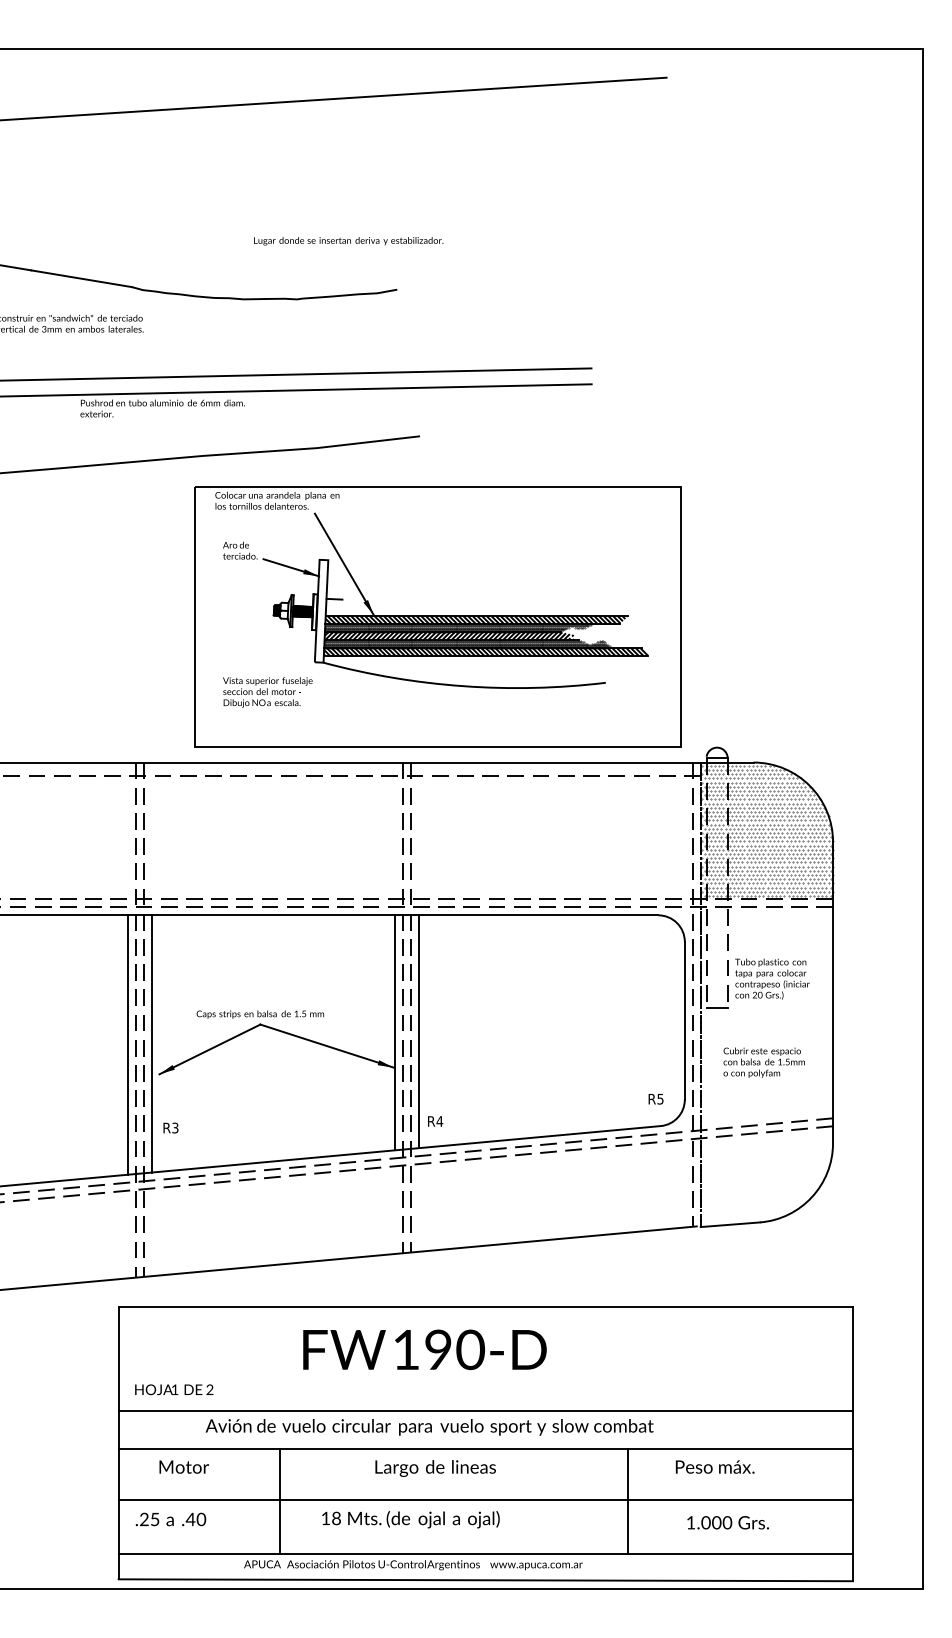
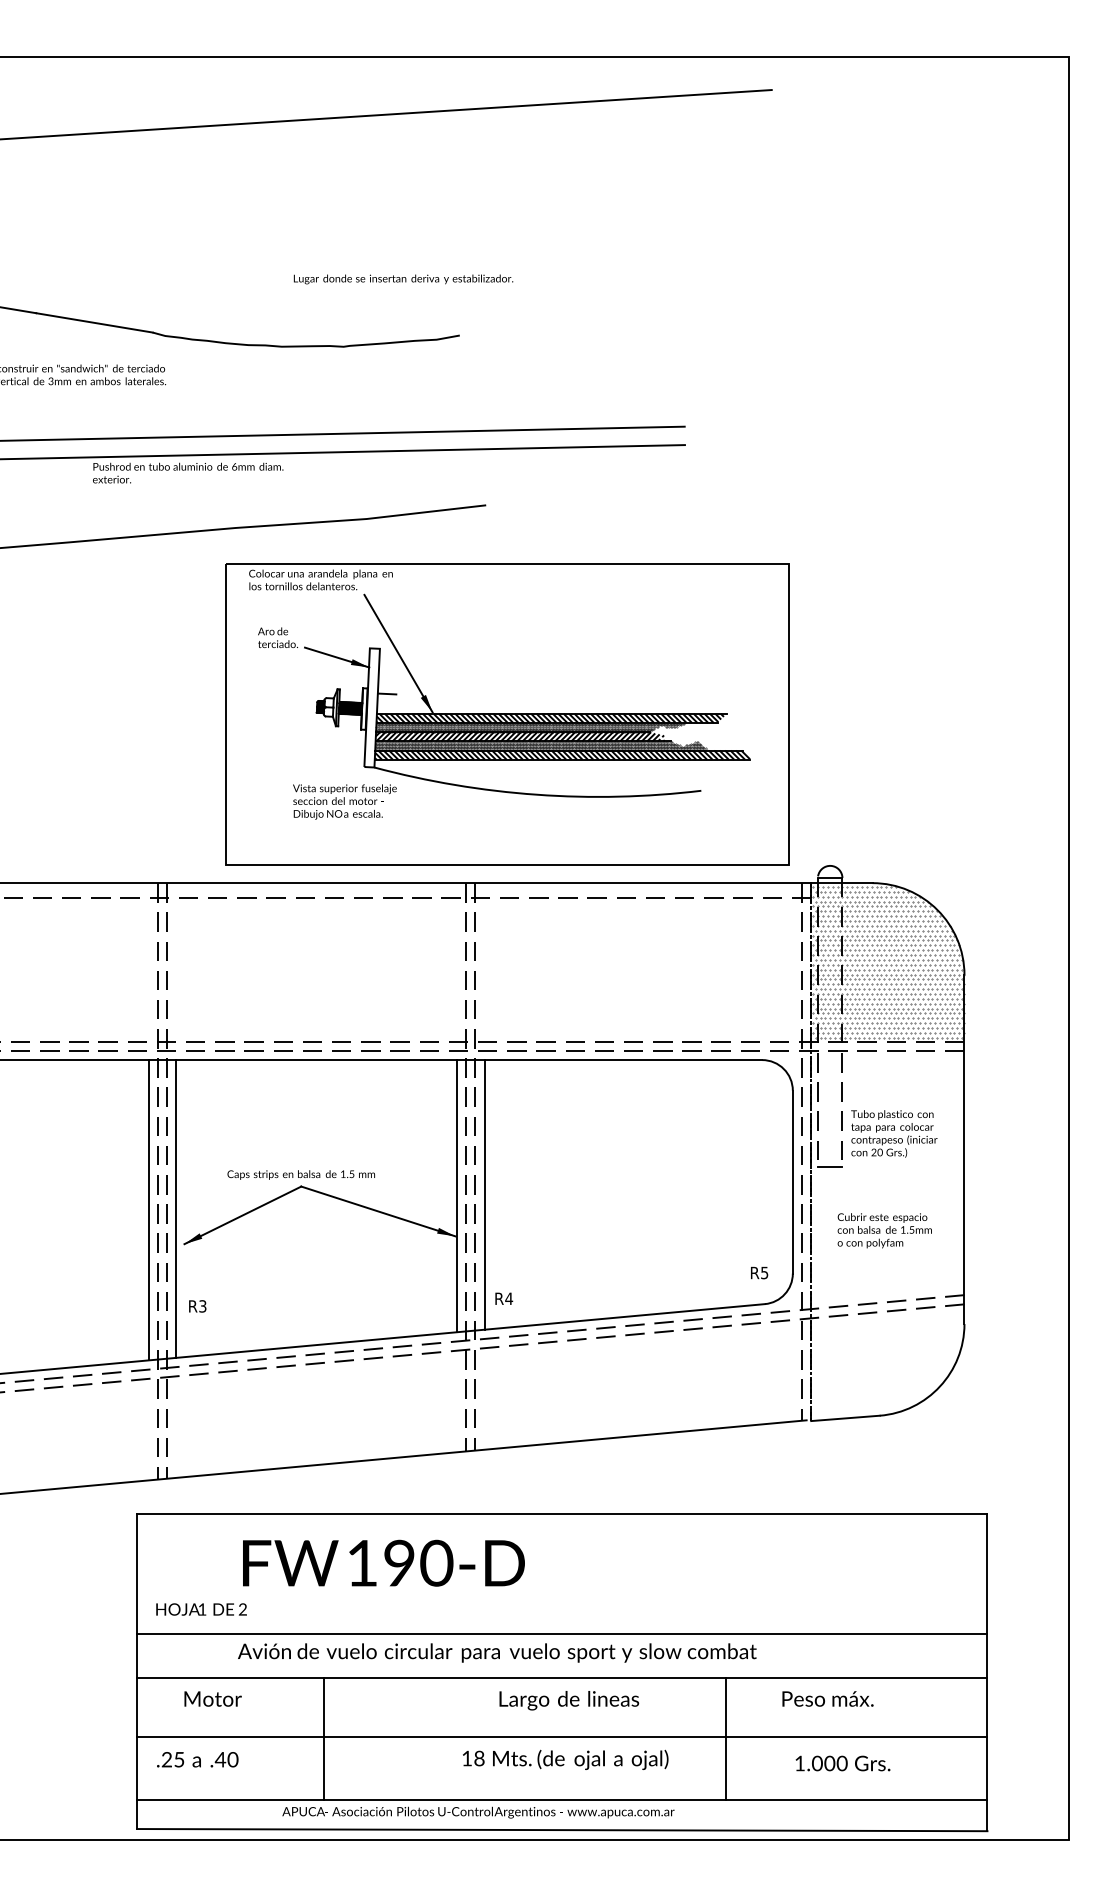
text: (267, 692) -> (344, 801), moved
text: (424, 1349) -> (383, 1562), moved
text: (435, 1468) -> (569, 1700), moved
text: (410, 1519) -> (565, 1759), moved

